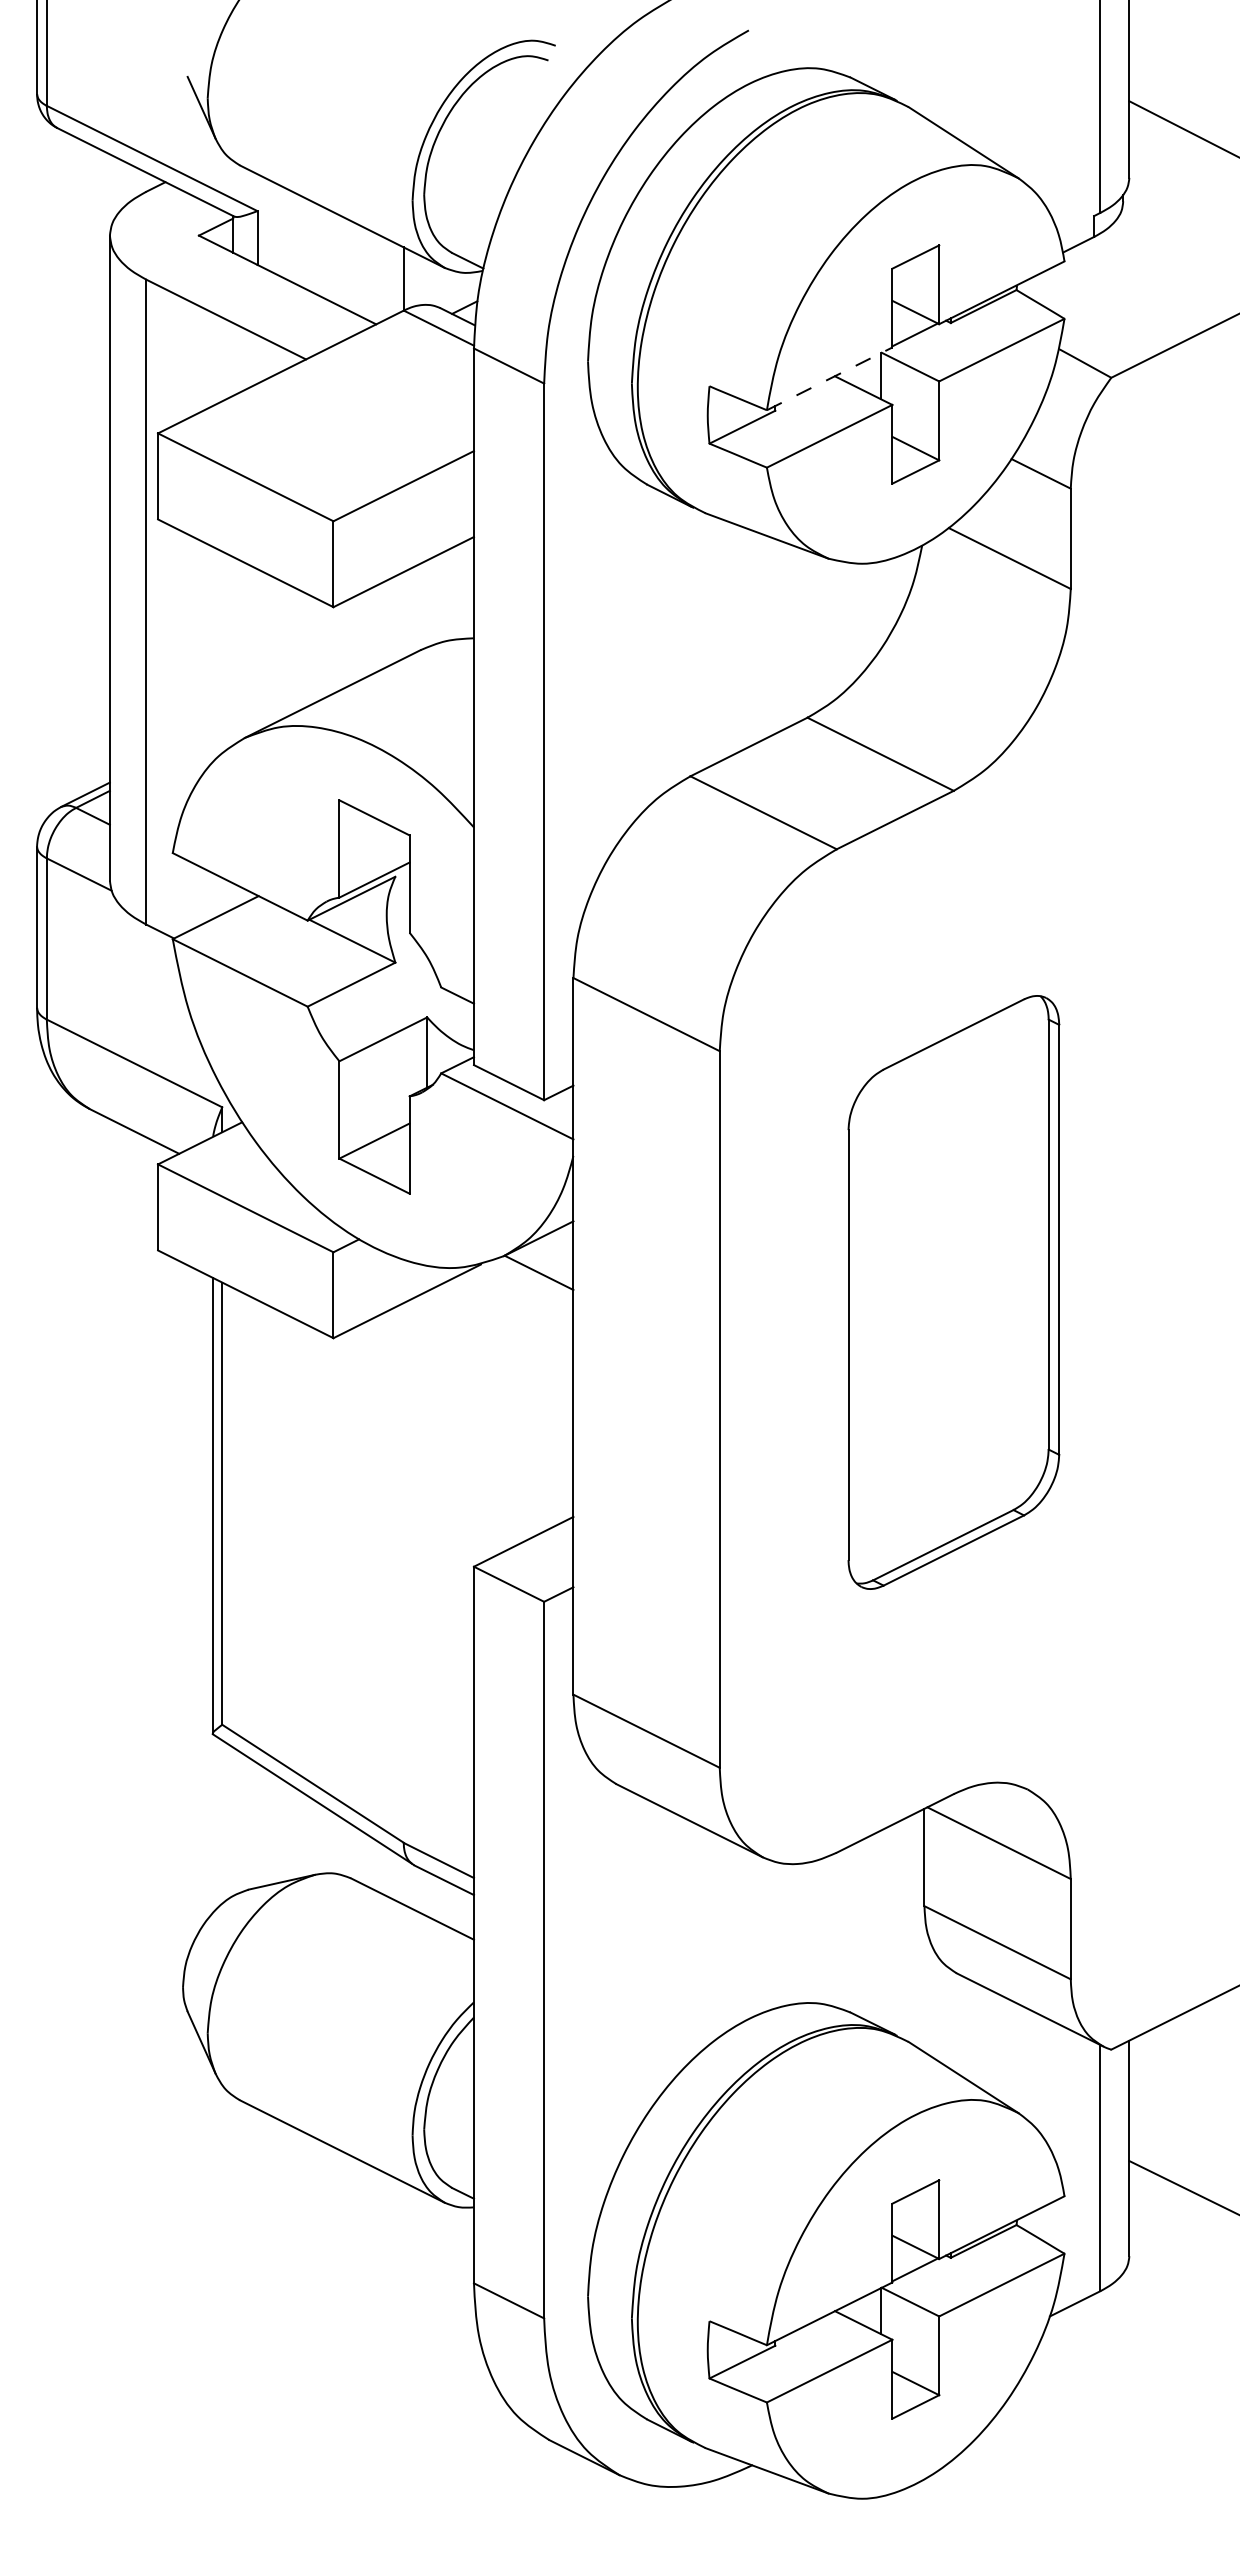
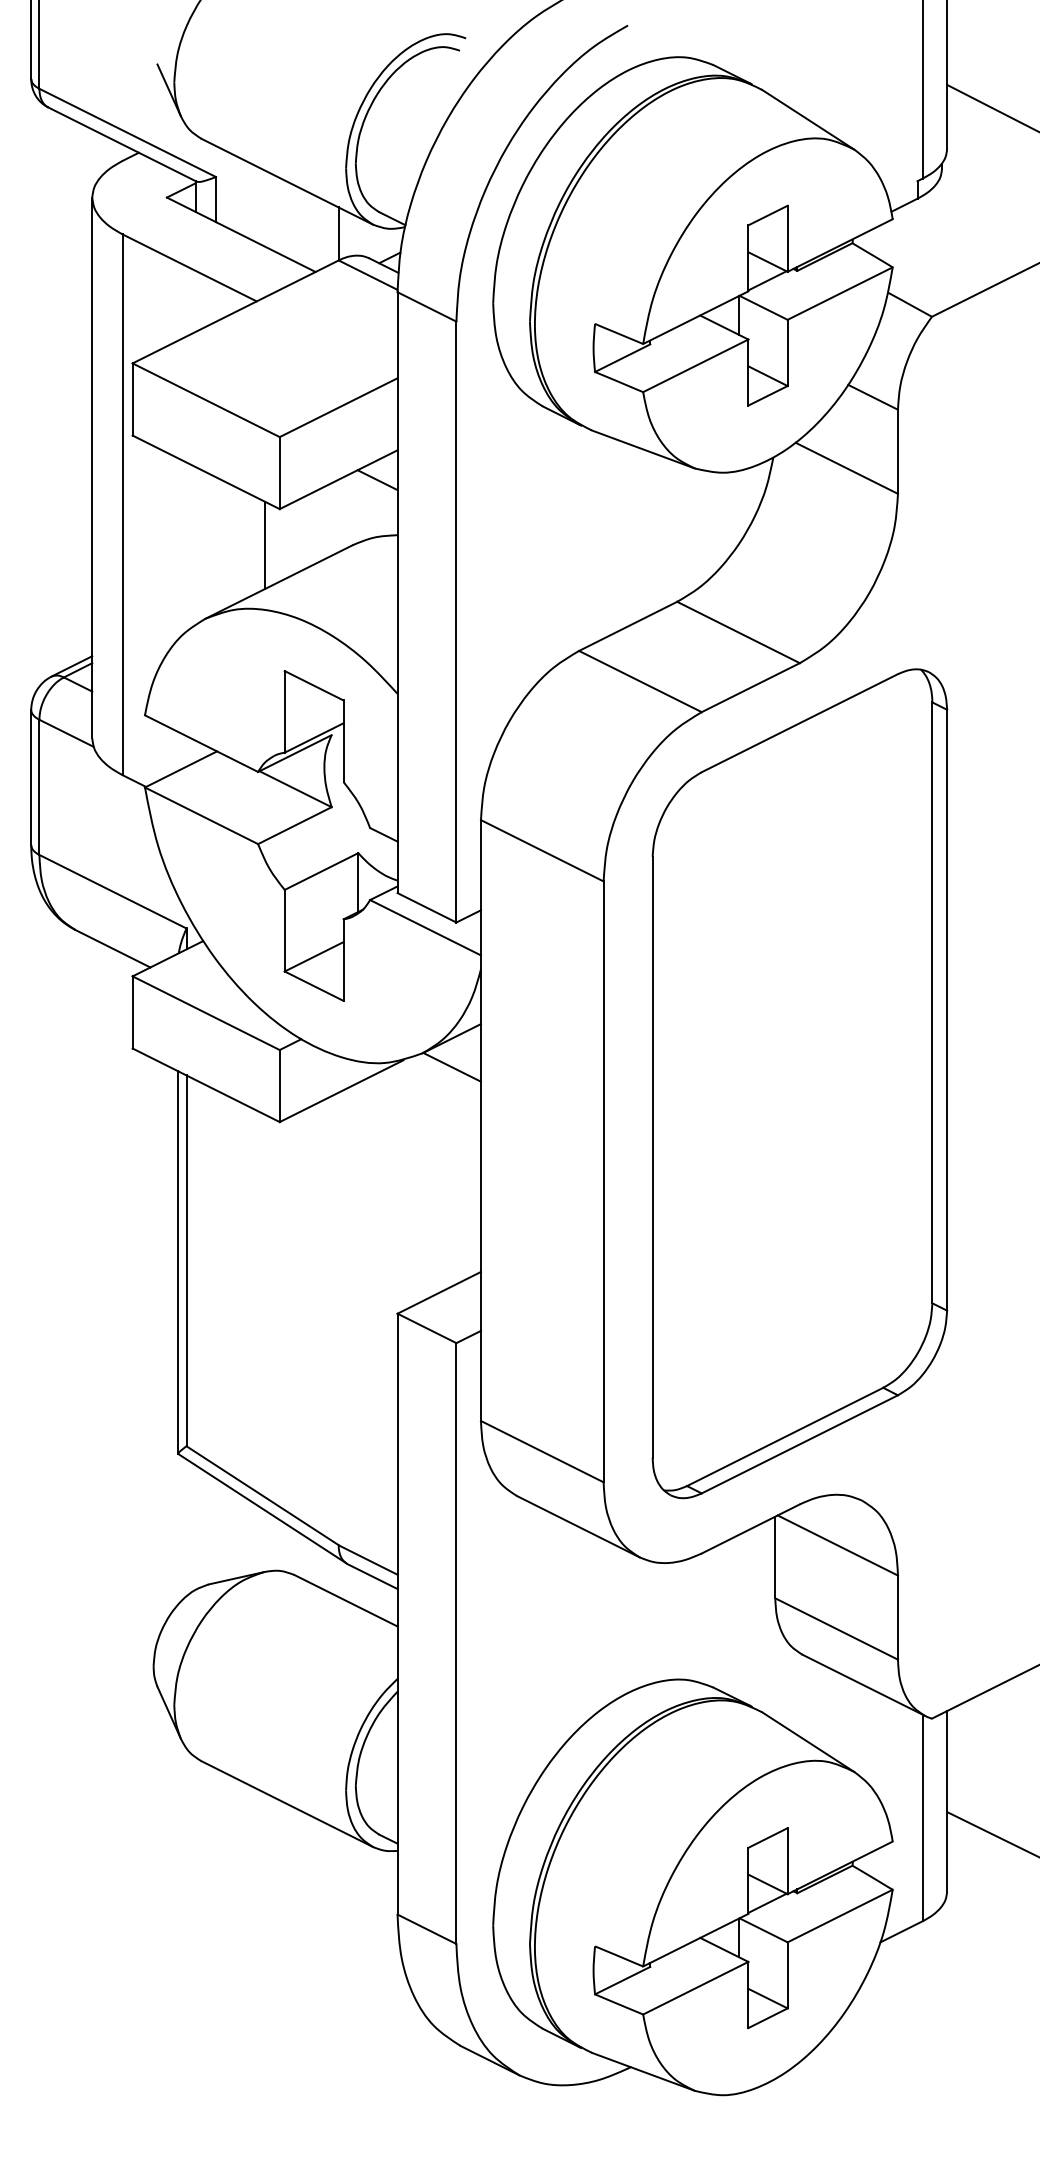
line: (830, 378) -> (696, 317), dashed -> solid
line: (450, 572) -> (377, 480), added
line: (315, 650) -> (264, 545), added
part: (953, 1292) -> (799, 1083), size x1.67

